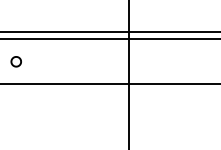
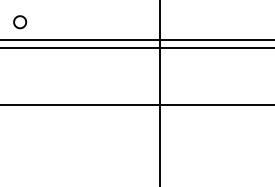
part: (15, 61) -> (19, 21), moved

